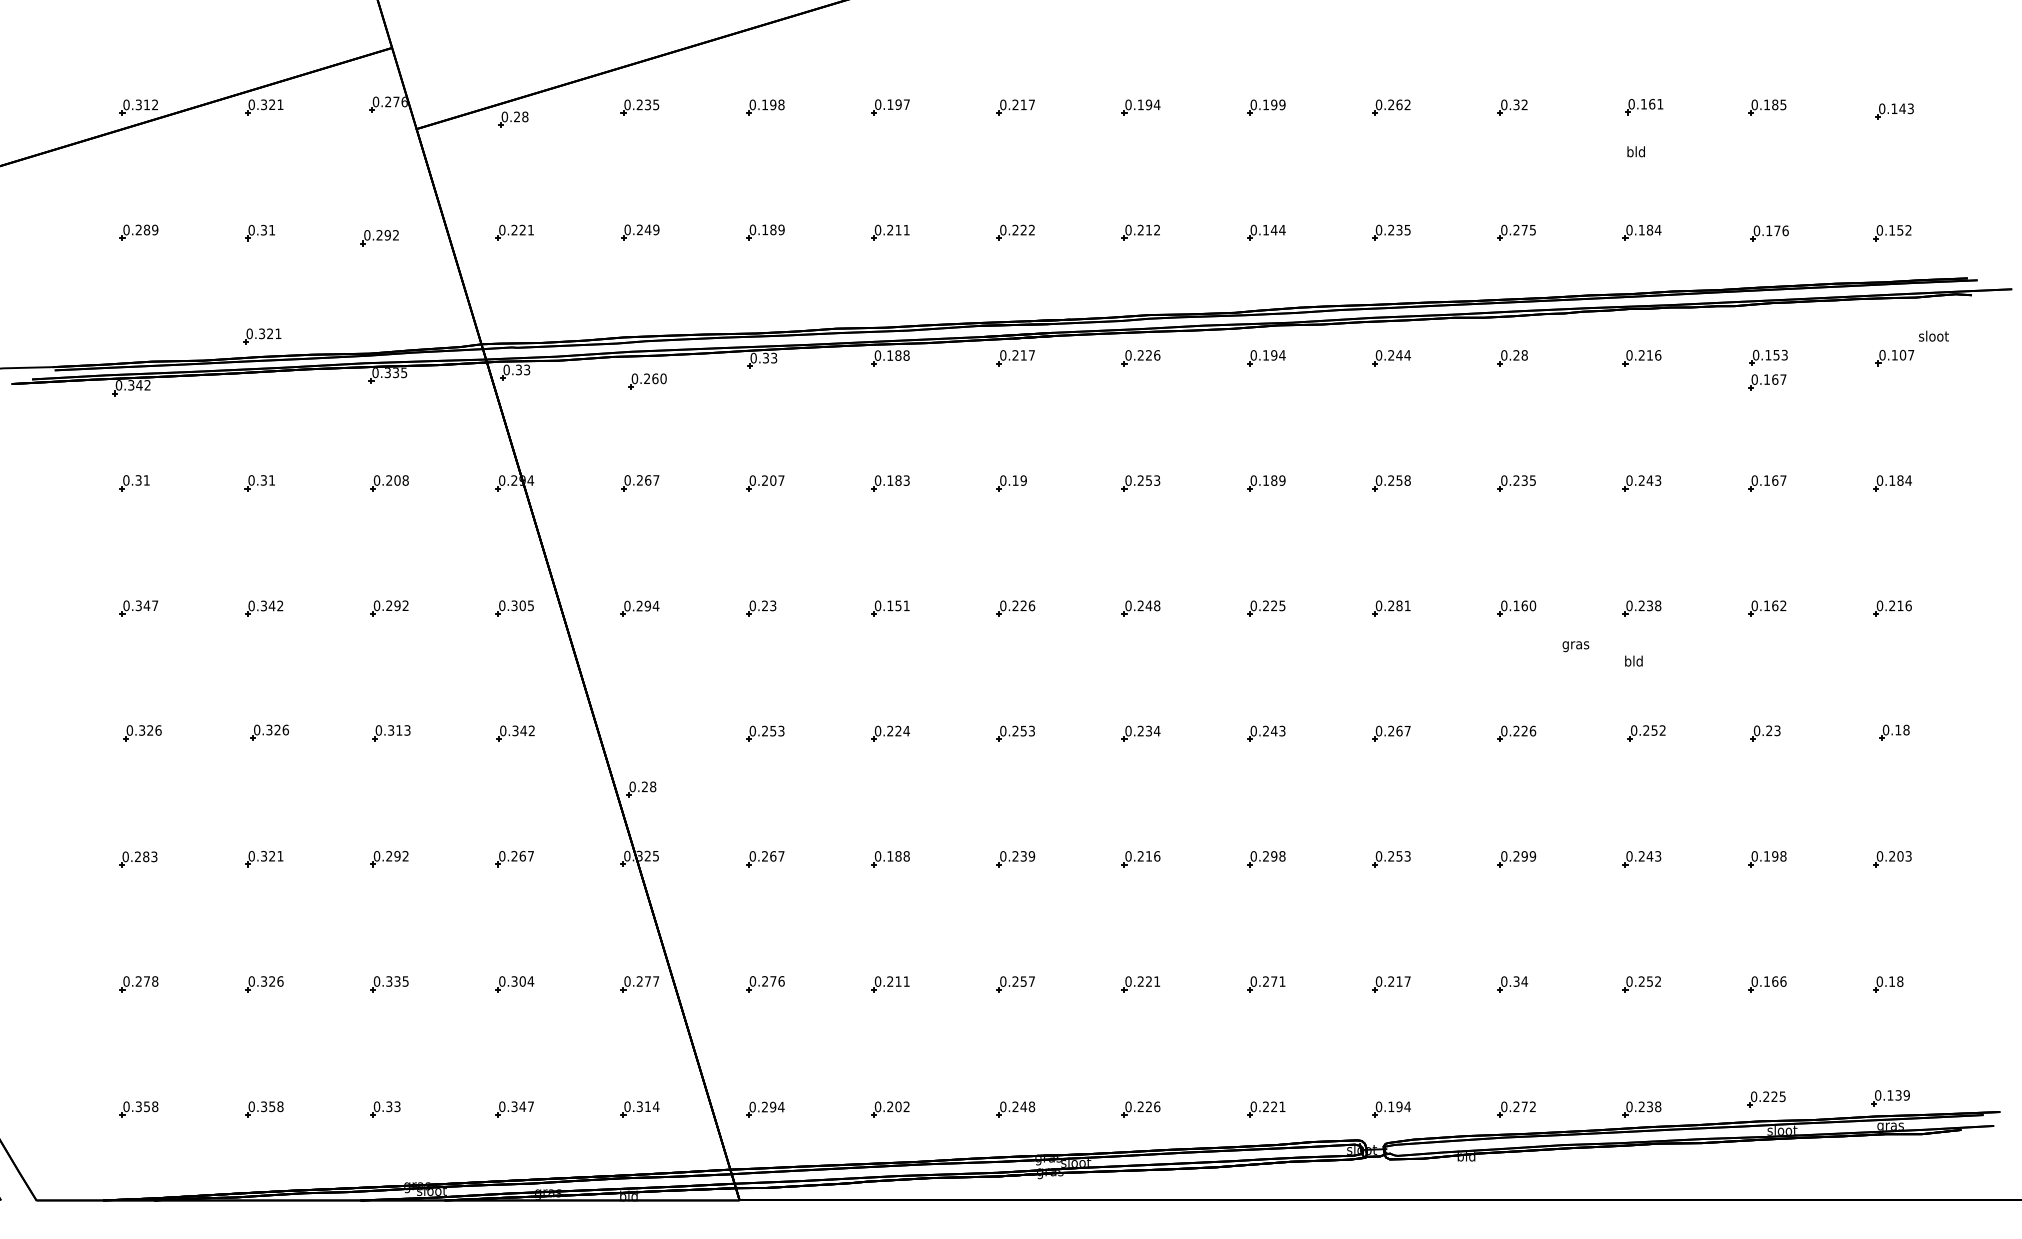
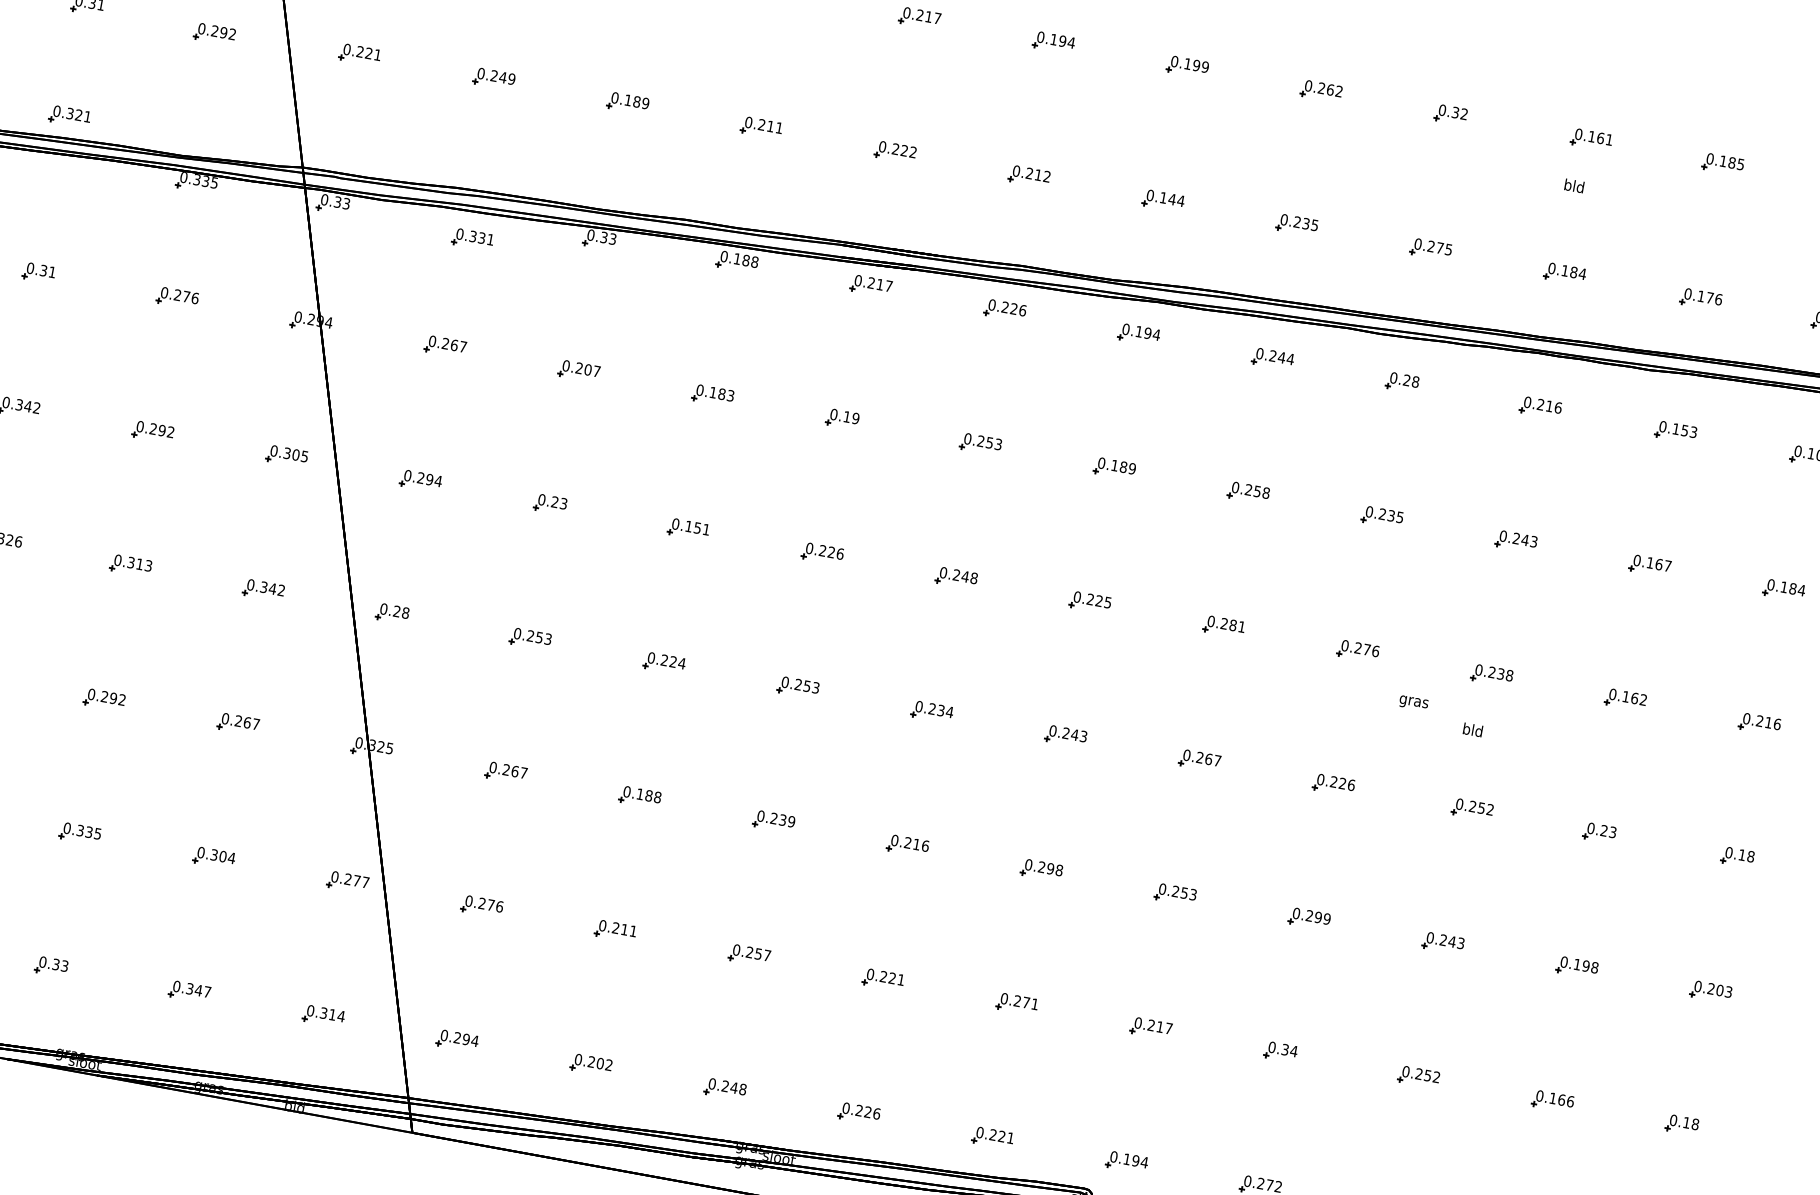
text: (655, 378) -> (482, 237), 0.260 -> 0.331
part: (1767, 382) -> (1669, 458), removed
text: (401, 480) -> (190, 297), 0.208 -> 0.276
text: (1524, 605) -> (1366, 649), 0.160 -> 0.276
part: (641, 789) -> (392, 613), moved

